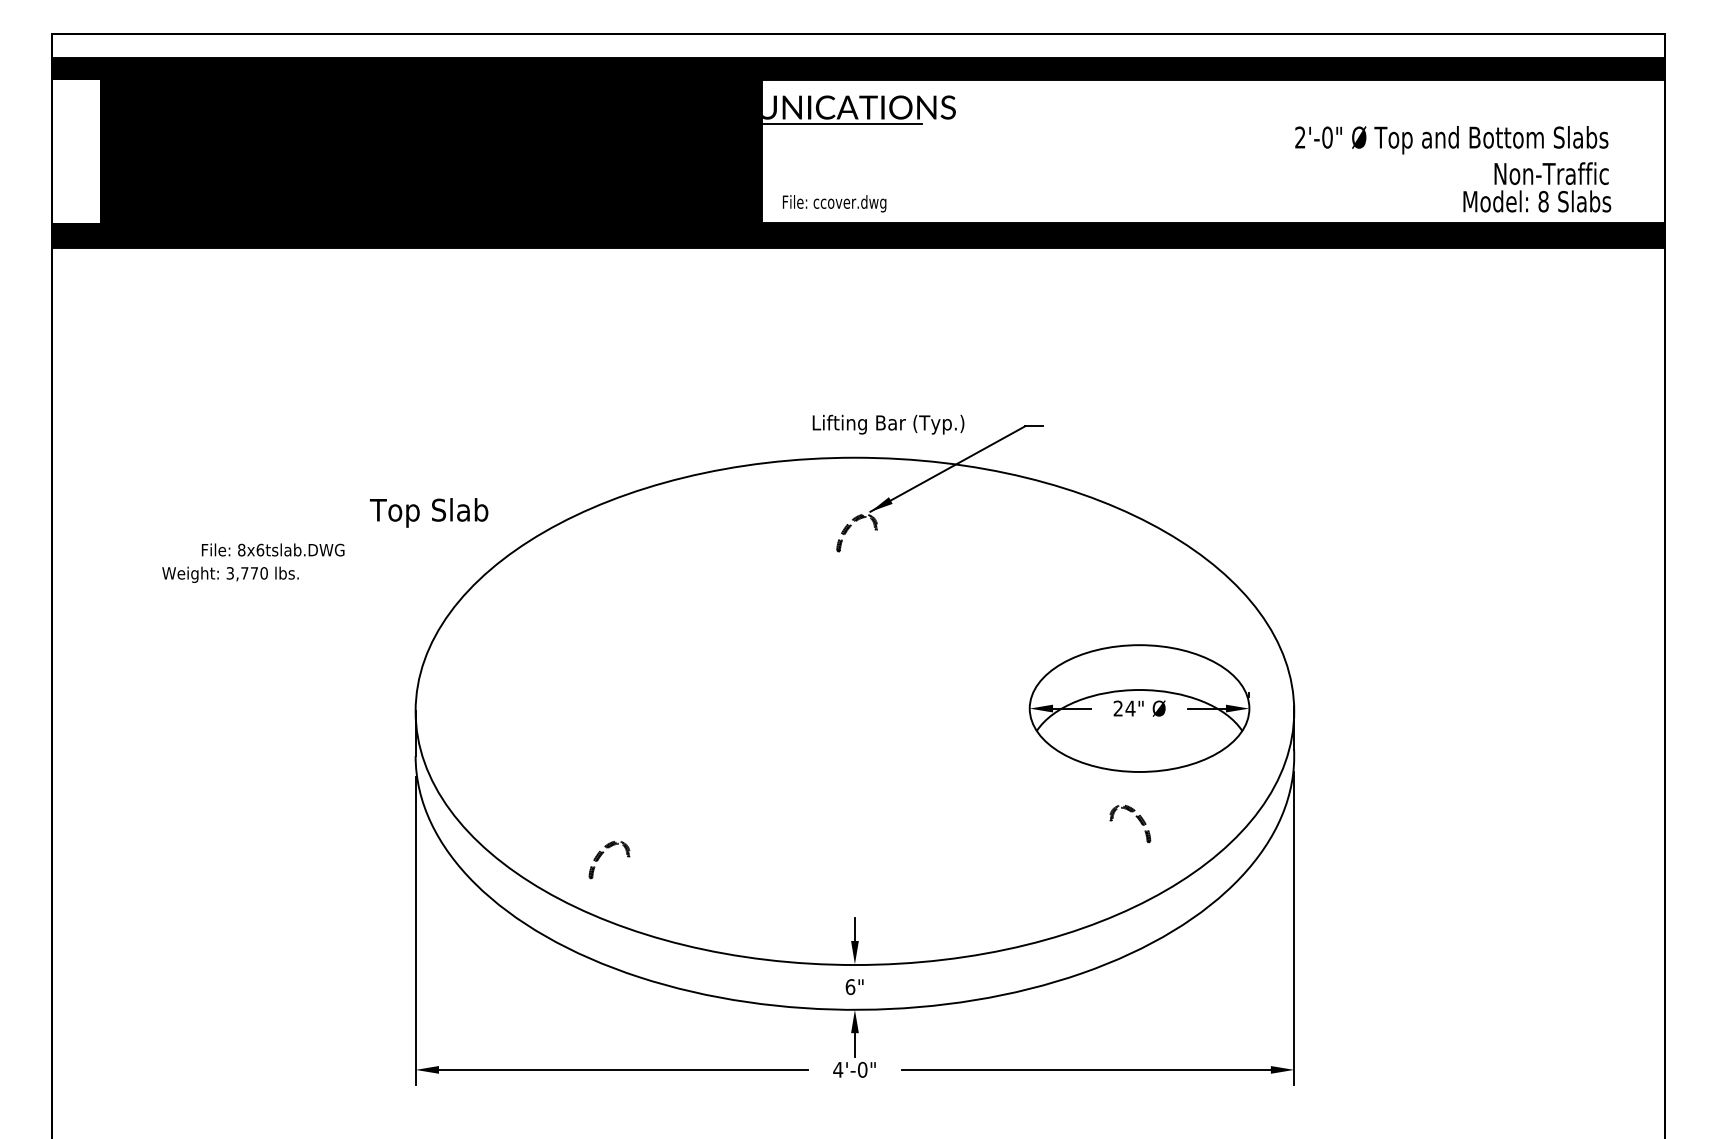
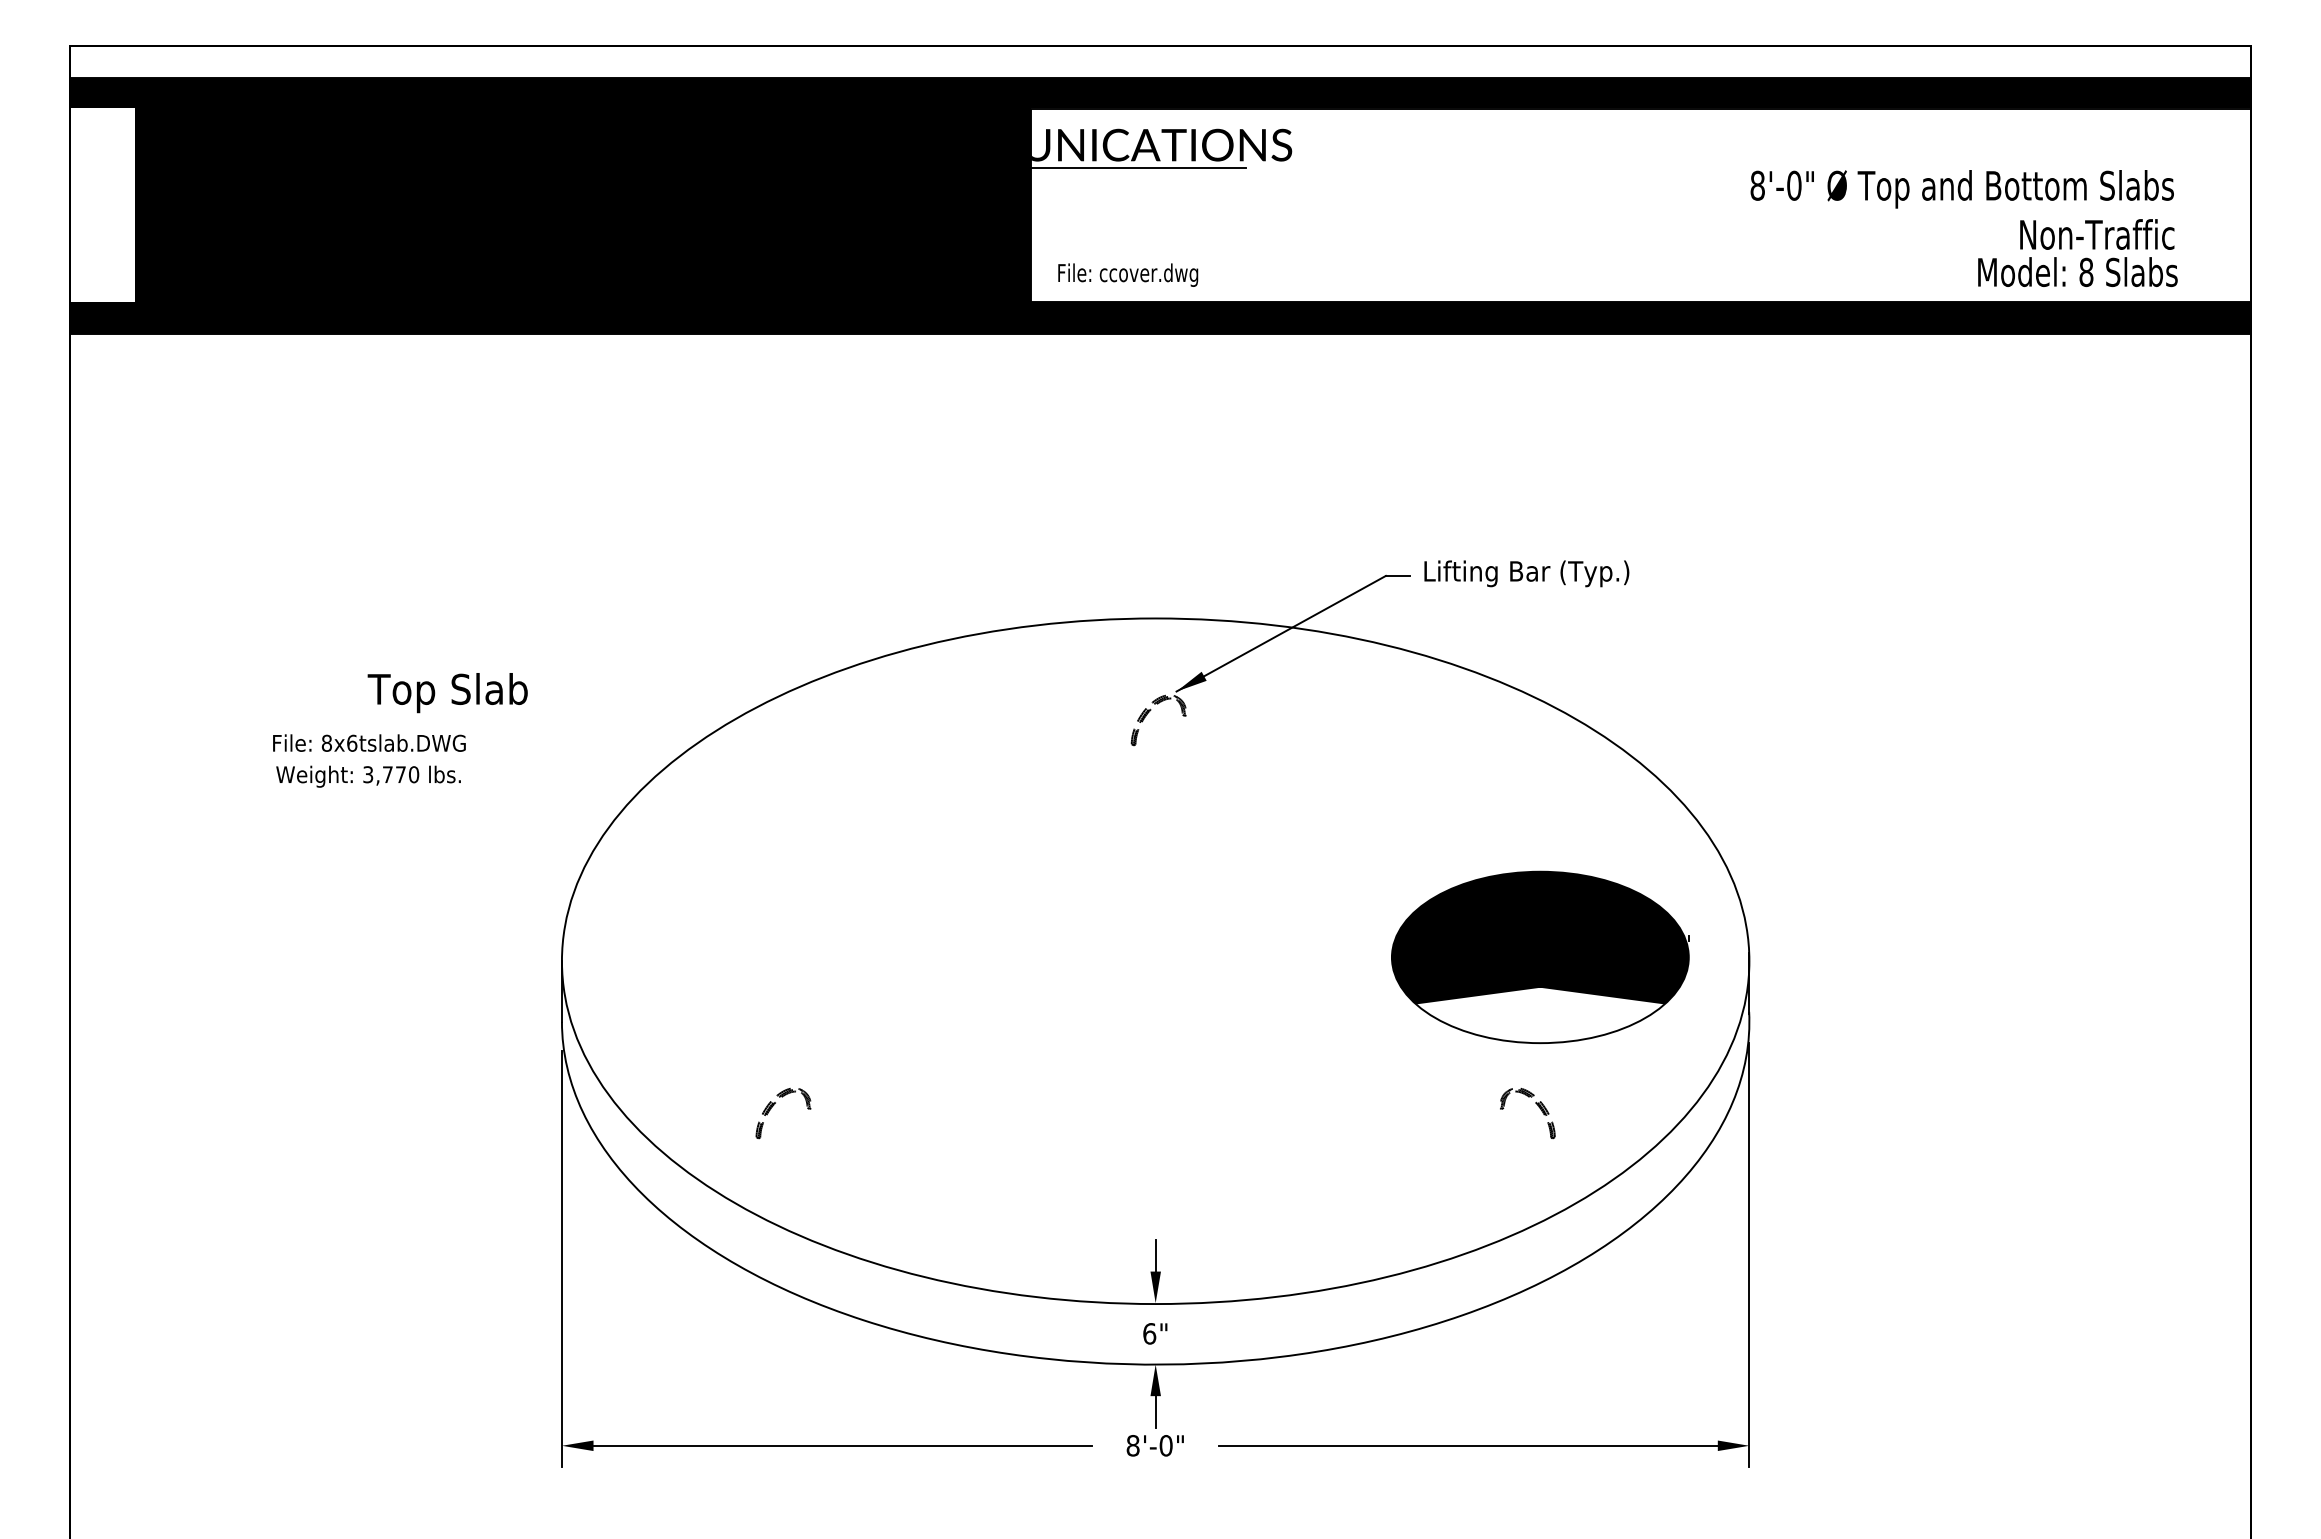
text: (1300, 137) -> (1757, 185), 2'-0" -> 8'-0"
text: (888, 424) -> (1526, 573), moved
text: (429, 512) -> (448, 692), moved
text: (230, 574) -> (368, 776), moved
fill: (1139, 694) -> (1540, 938), added
part: (603, 853) -> (775, 1104), moved
text: (838, 1069) -> (1133, 1445), 4'-0" -> 8'-0"

